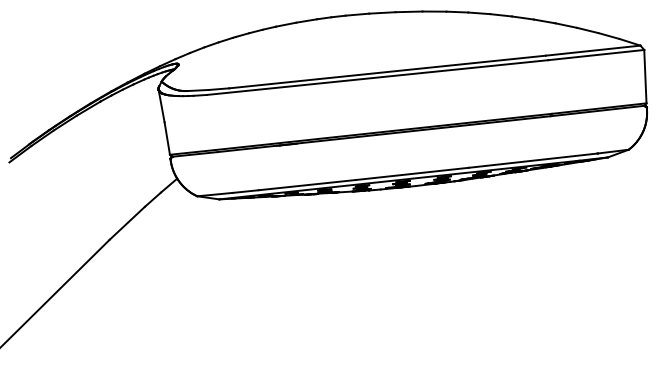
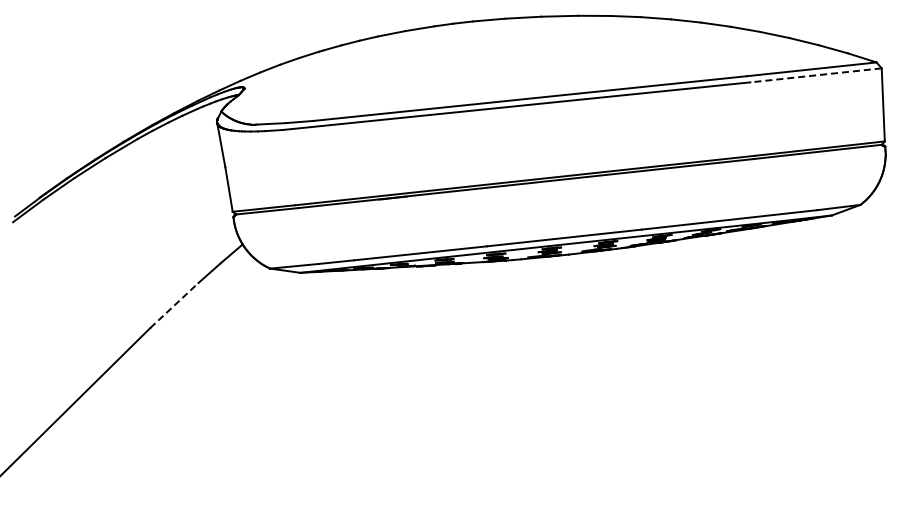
line: (595, 55) -> (815, 75), solid -> dashed
line: (127, 223) -> (174, 305), solid -> dashed

